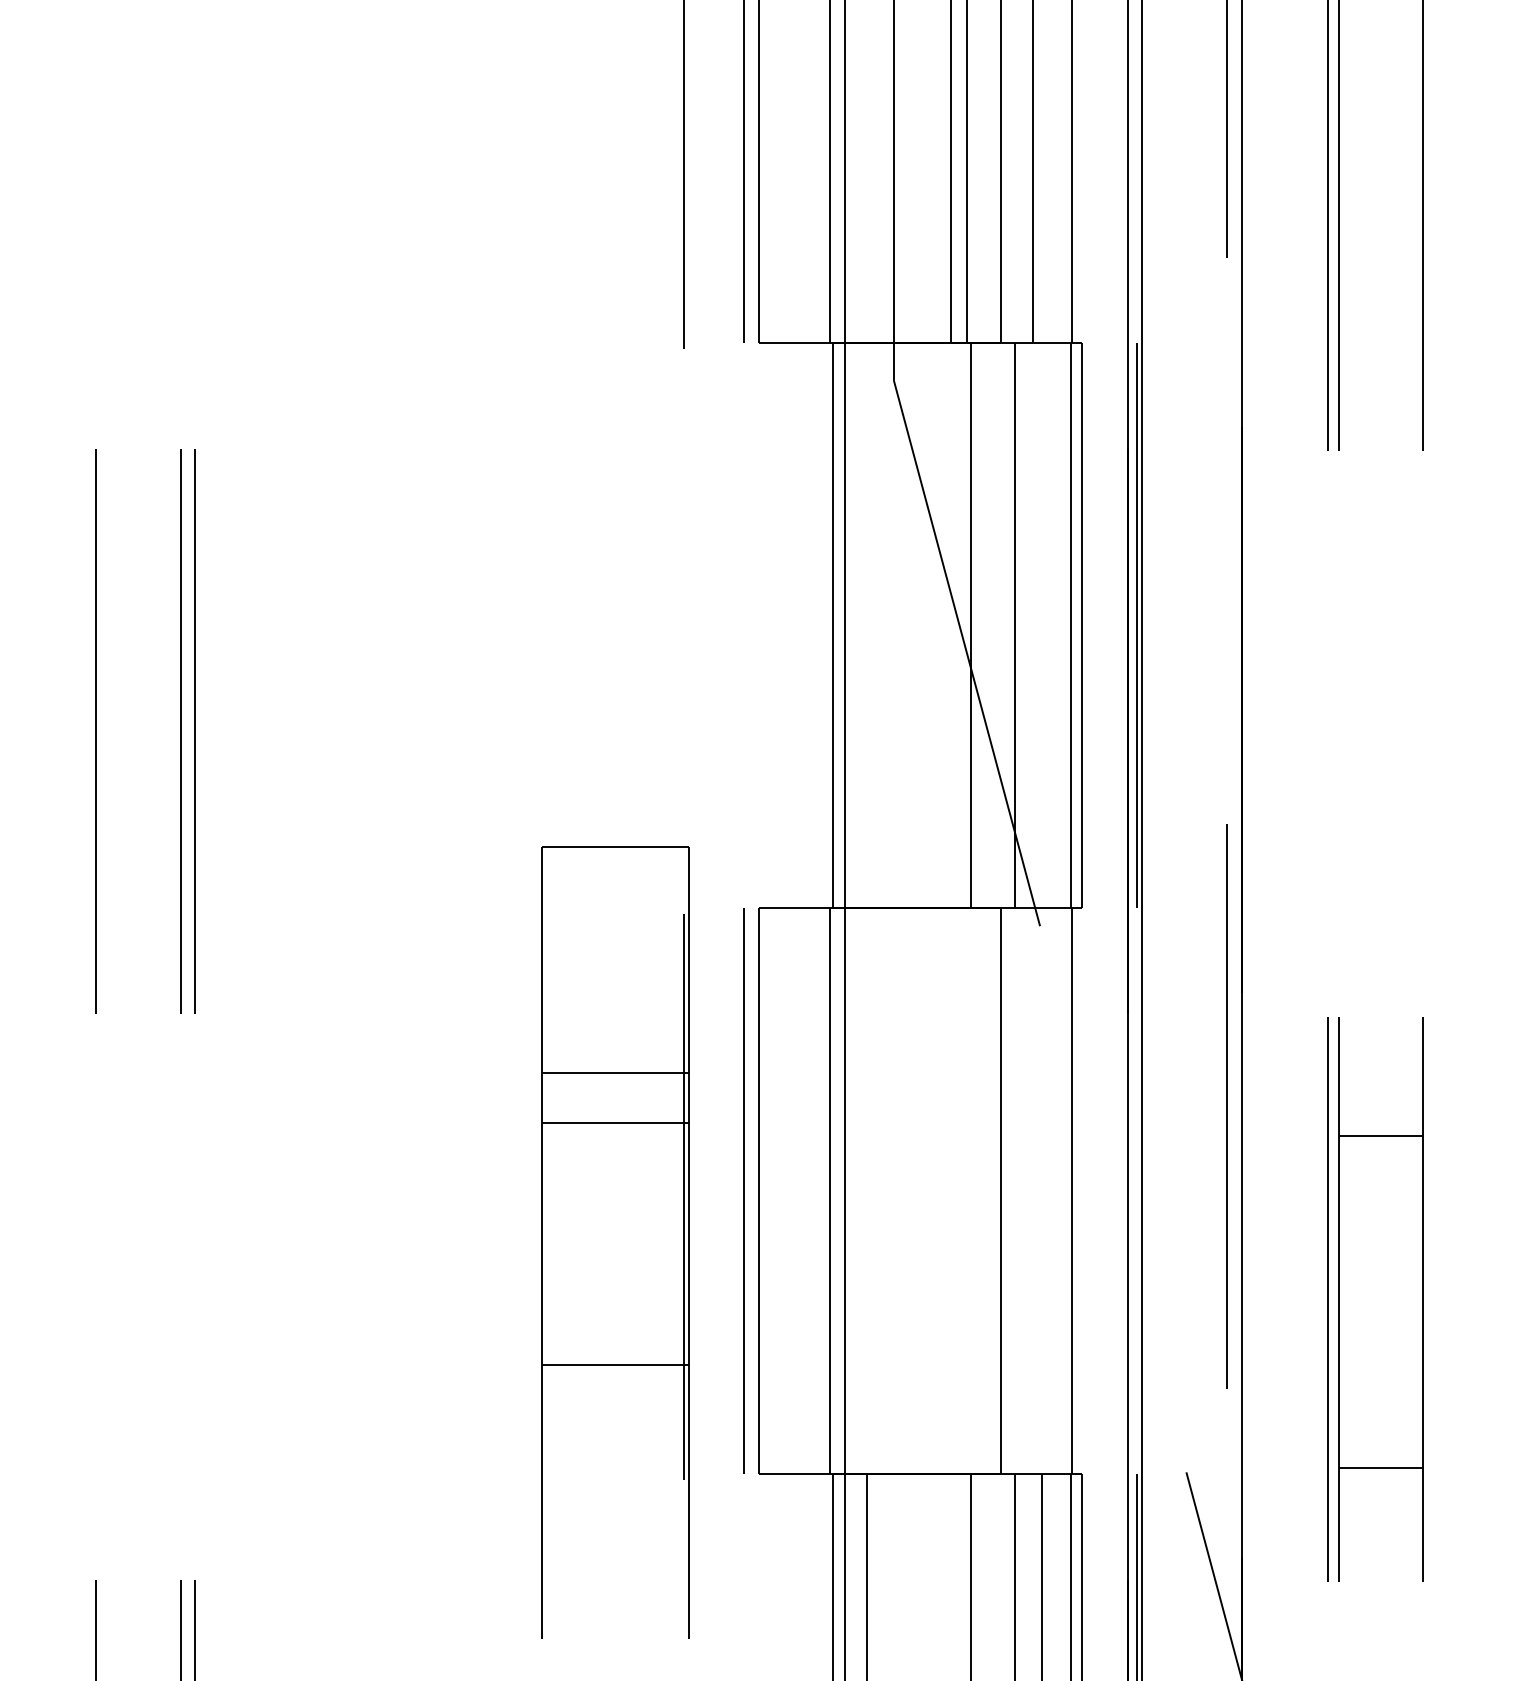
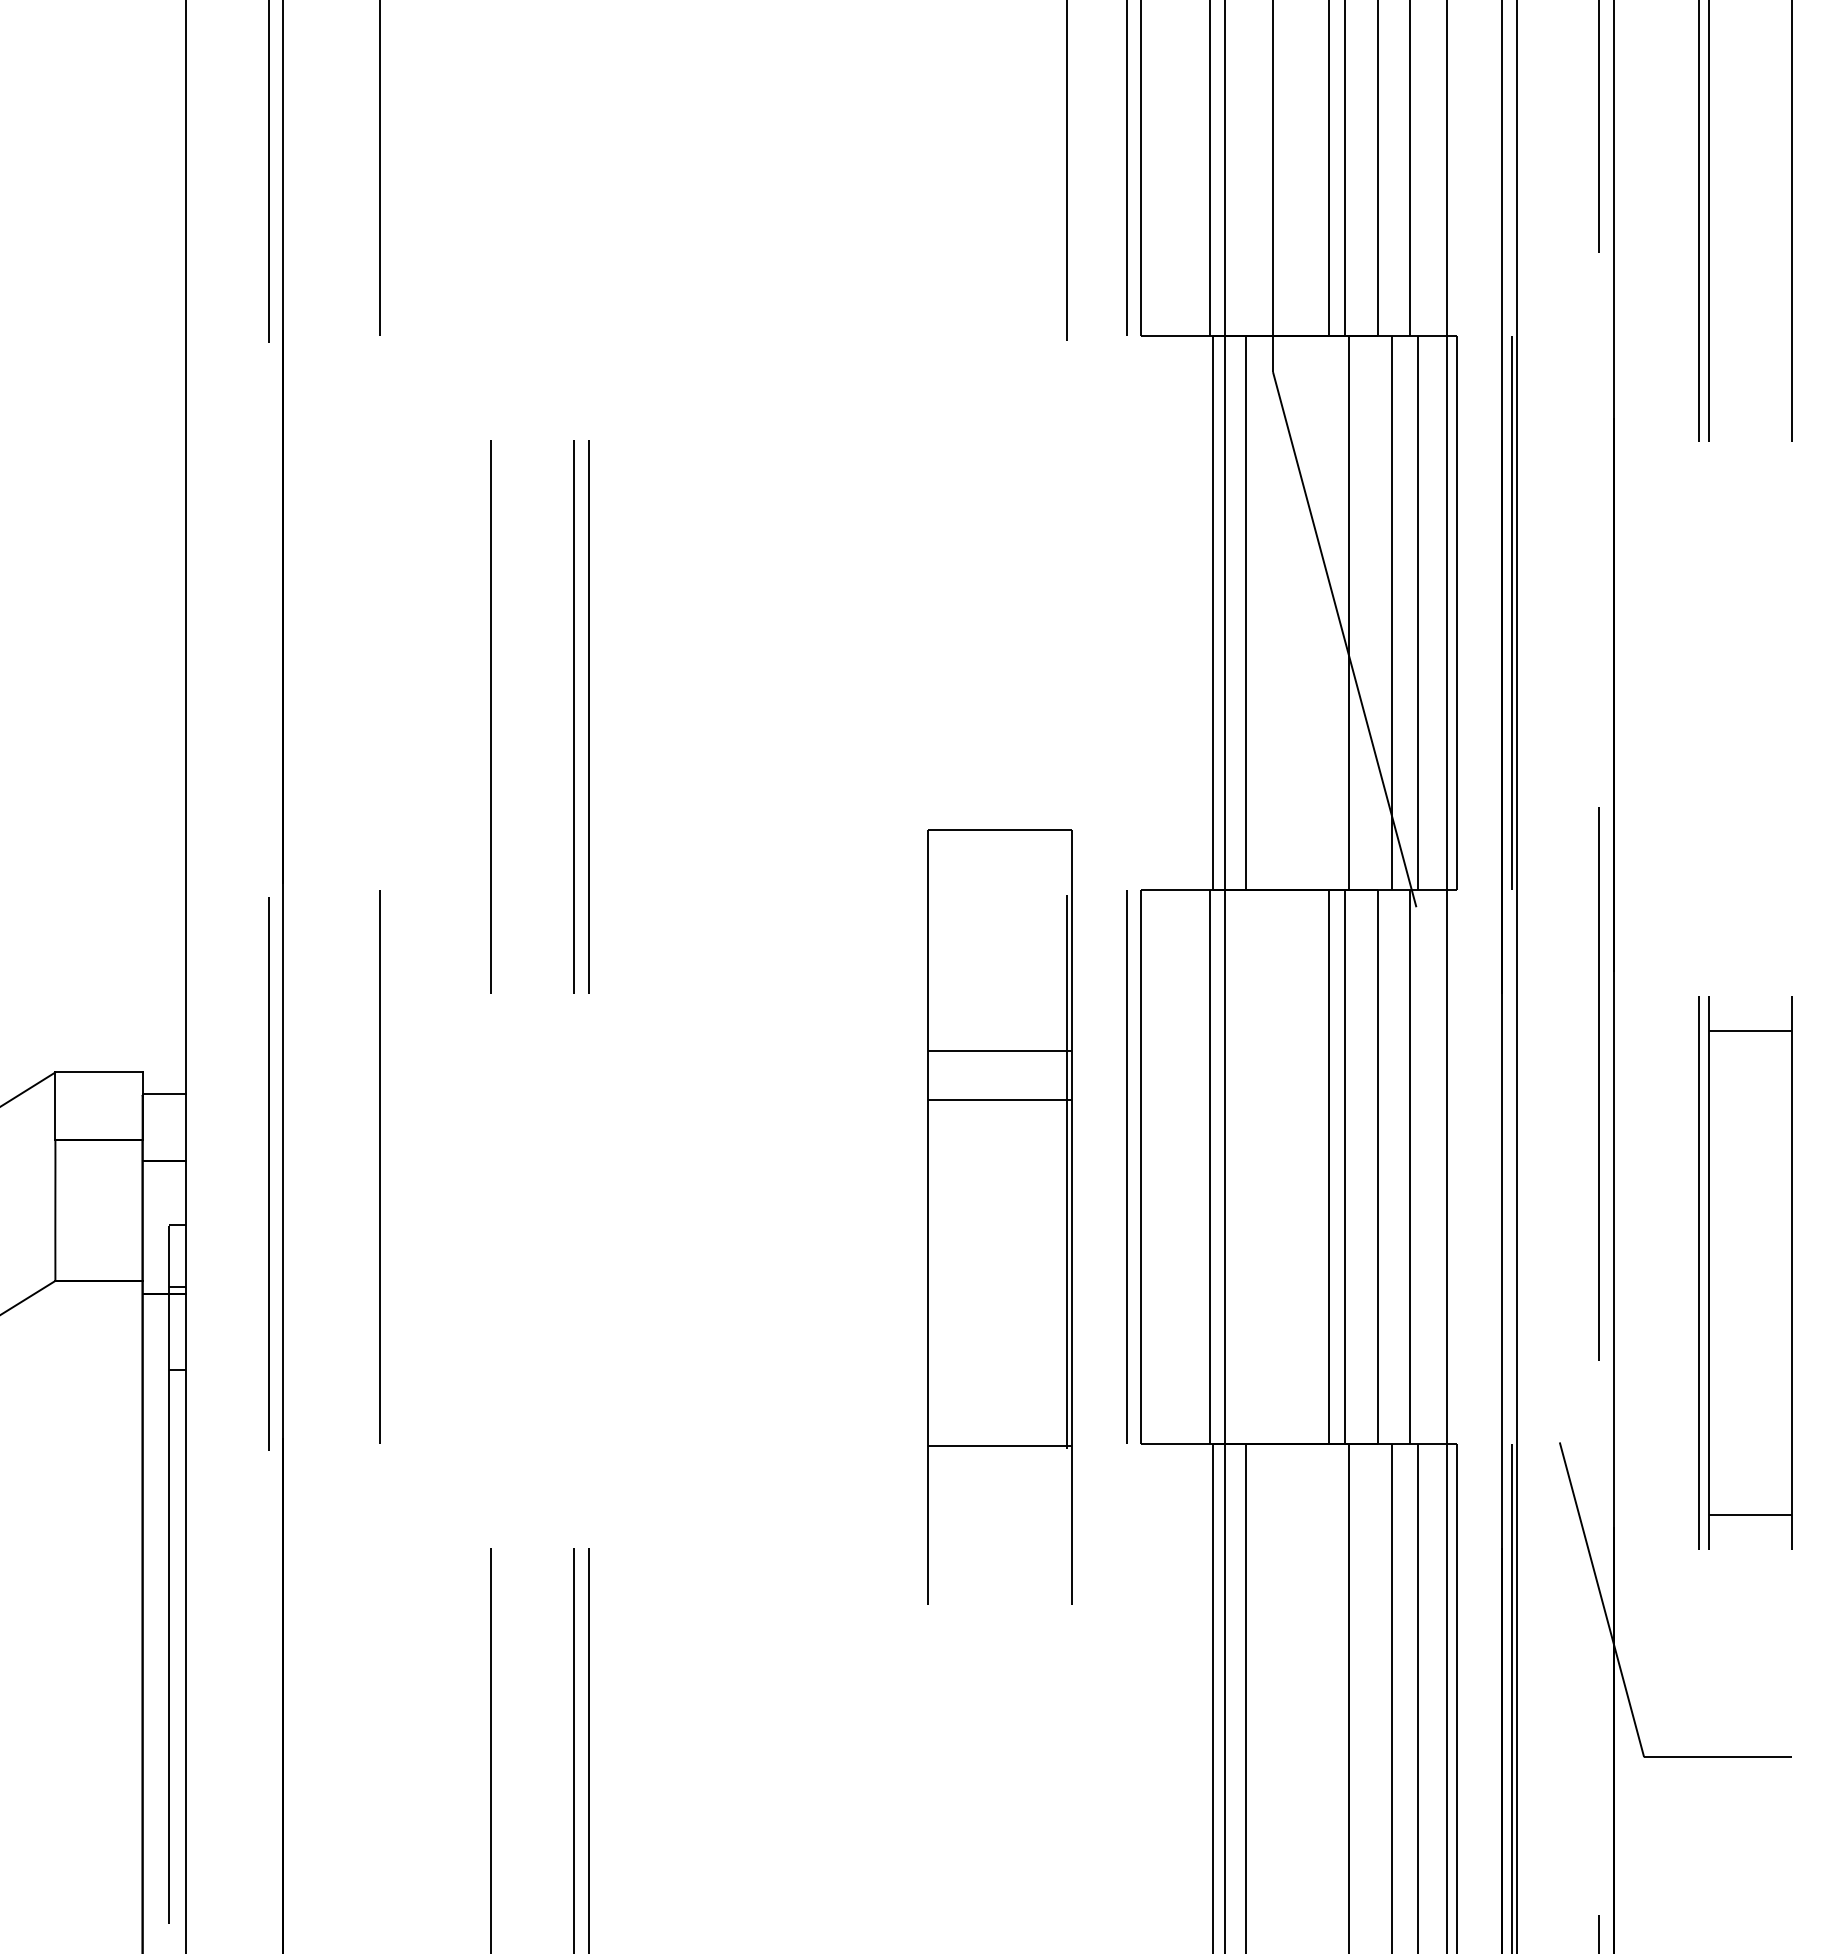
line: (866, 625) -> (1246, 612), added
line: (1042, 625) -> (1418, 612), added
line: (1379, 1135) -> (1749, 1030), moved
line: (950, 1190) -> (1328, 1166), added
line: (966, 1190) -> (1344, 1166), added
line: (1033, 1190) -> (1409, 1166), added
line: (614, 1365) -> (999, 1446), moved
line: (1379, 1468) -> (1749, 1515), moved

